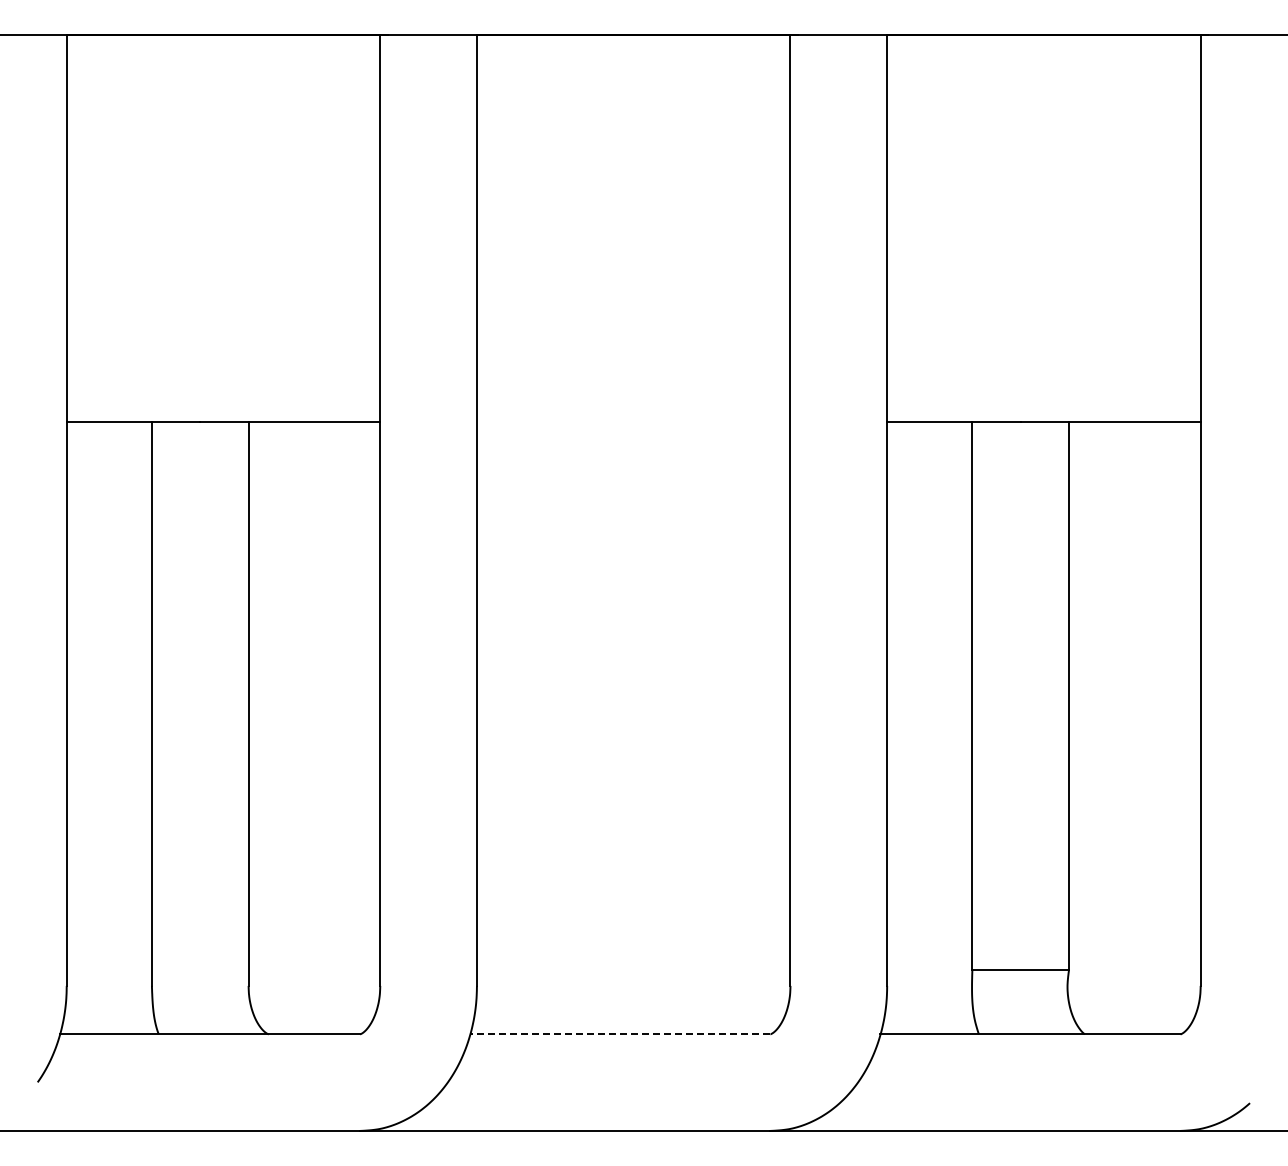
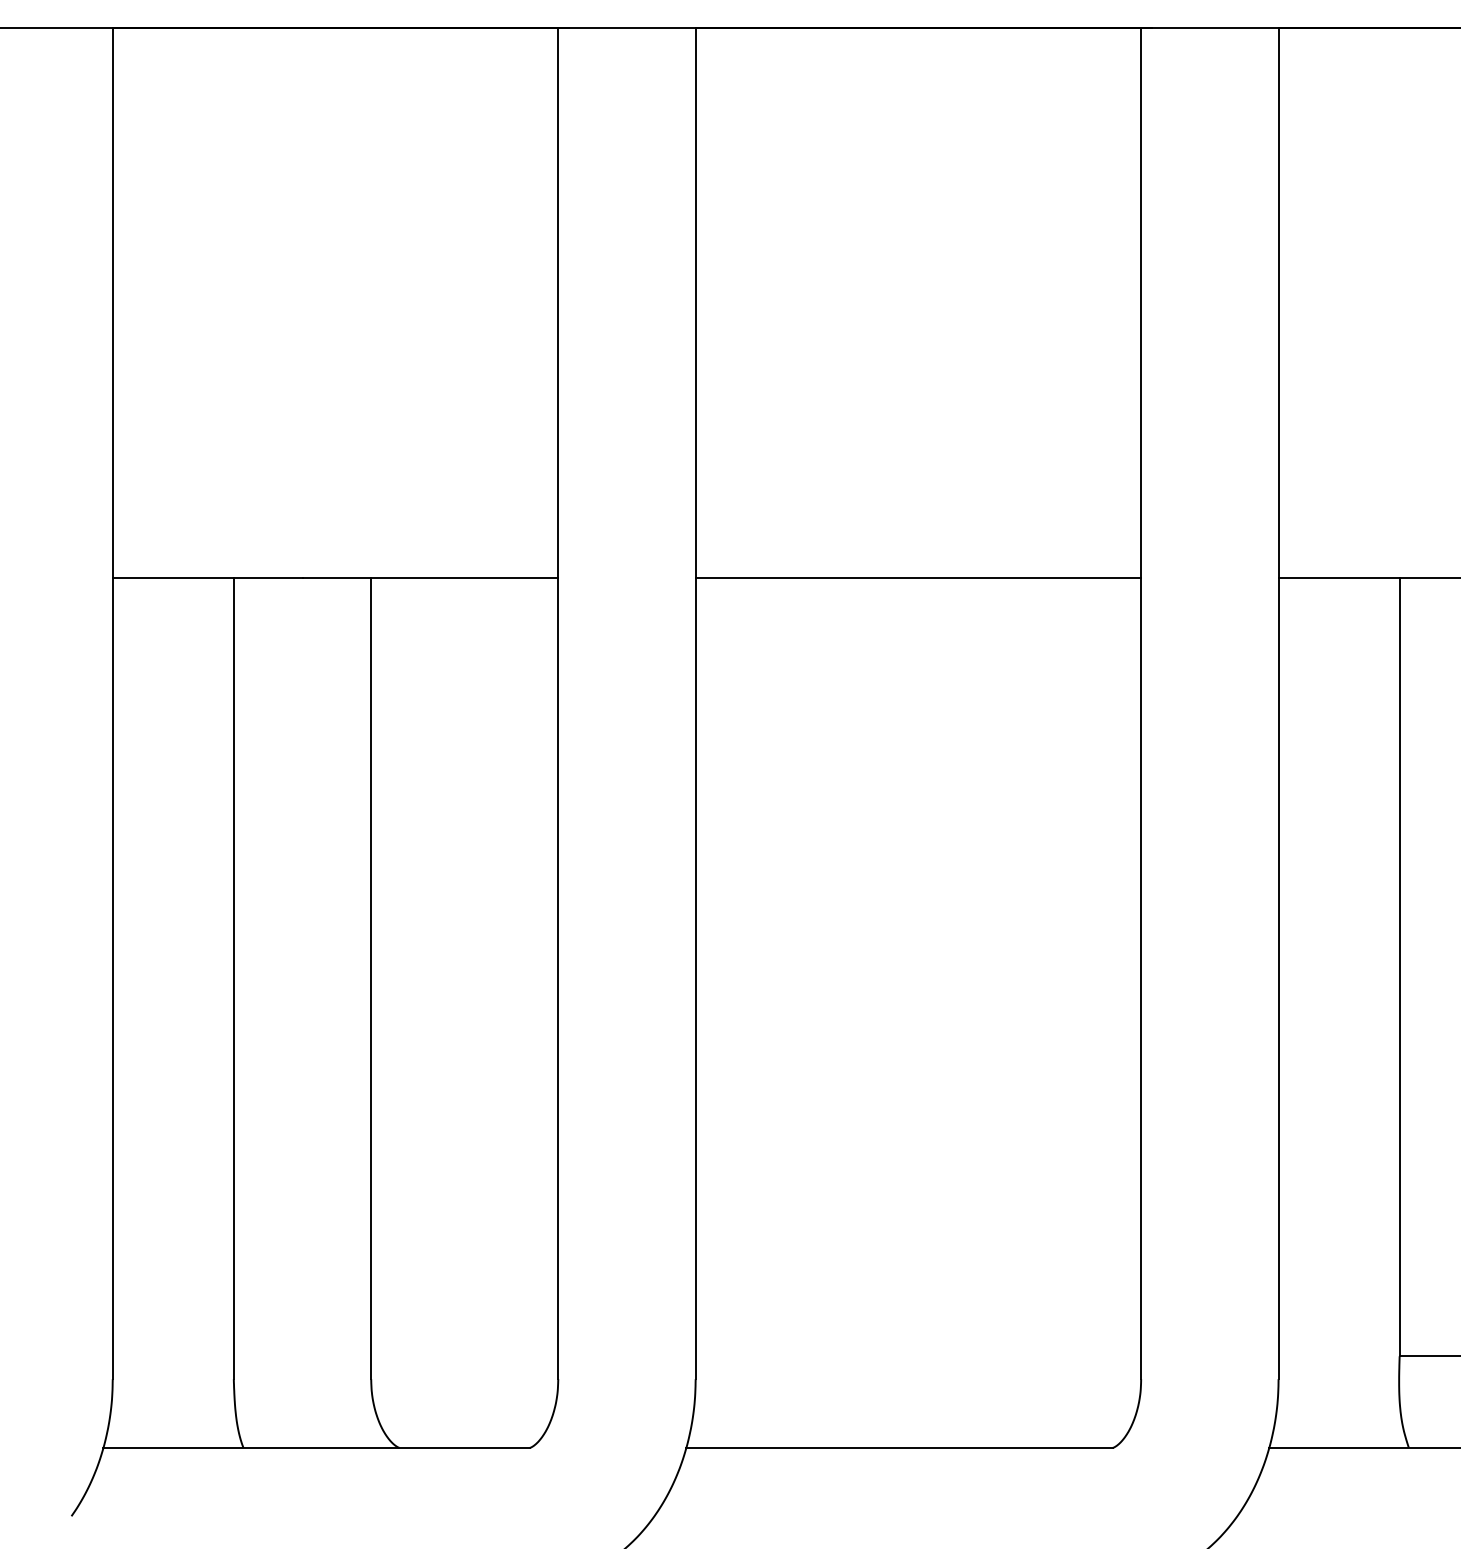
line: (633, 421) -> (918, 577), added
line: (619, 1034) -> (898, 1448), dashed -> solid

